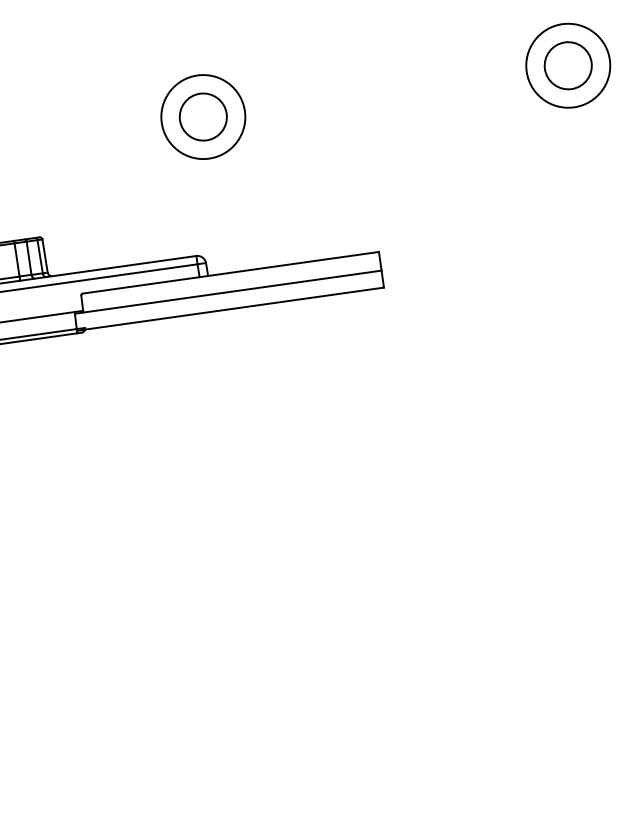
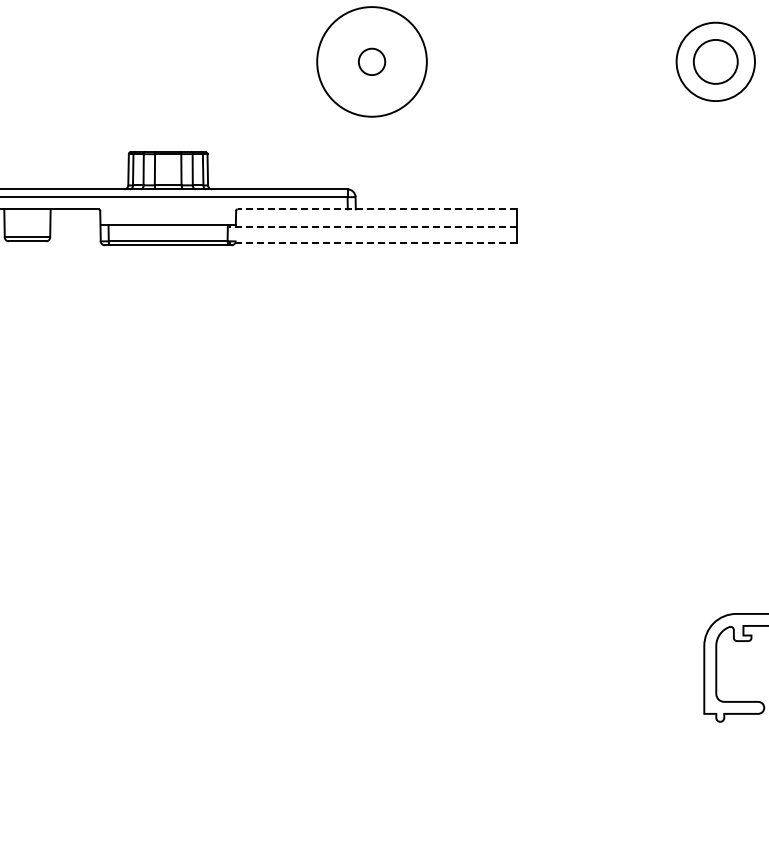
circle: (202, 116) -> (371, 61), size x1.4
circle: (203, 116) -> (372, 61), size x0.6
line: (231, 272) -> (377, 209), solid -> dashed
line: (228, 291) -> (372, 226), solid -> dashed
line: (230, 308) -> (372, 242), solid -> dashed

